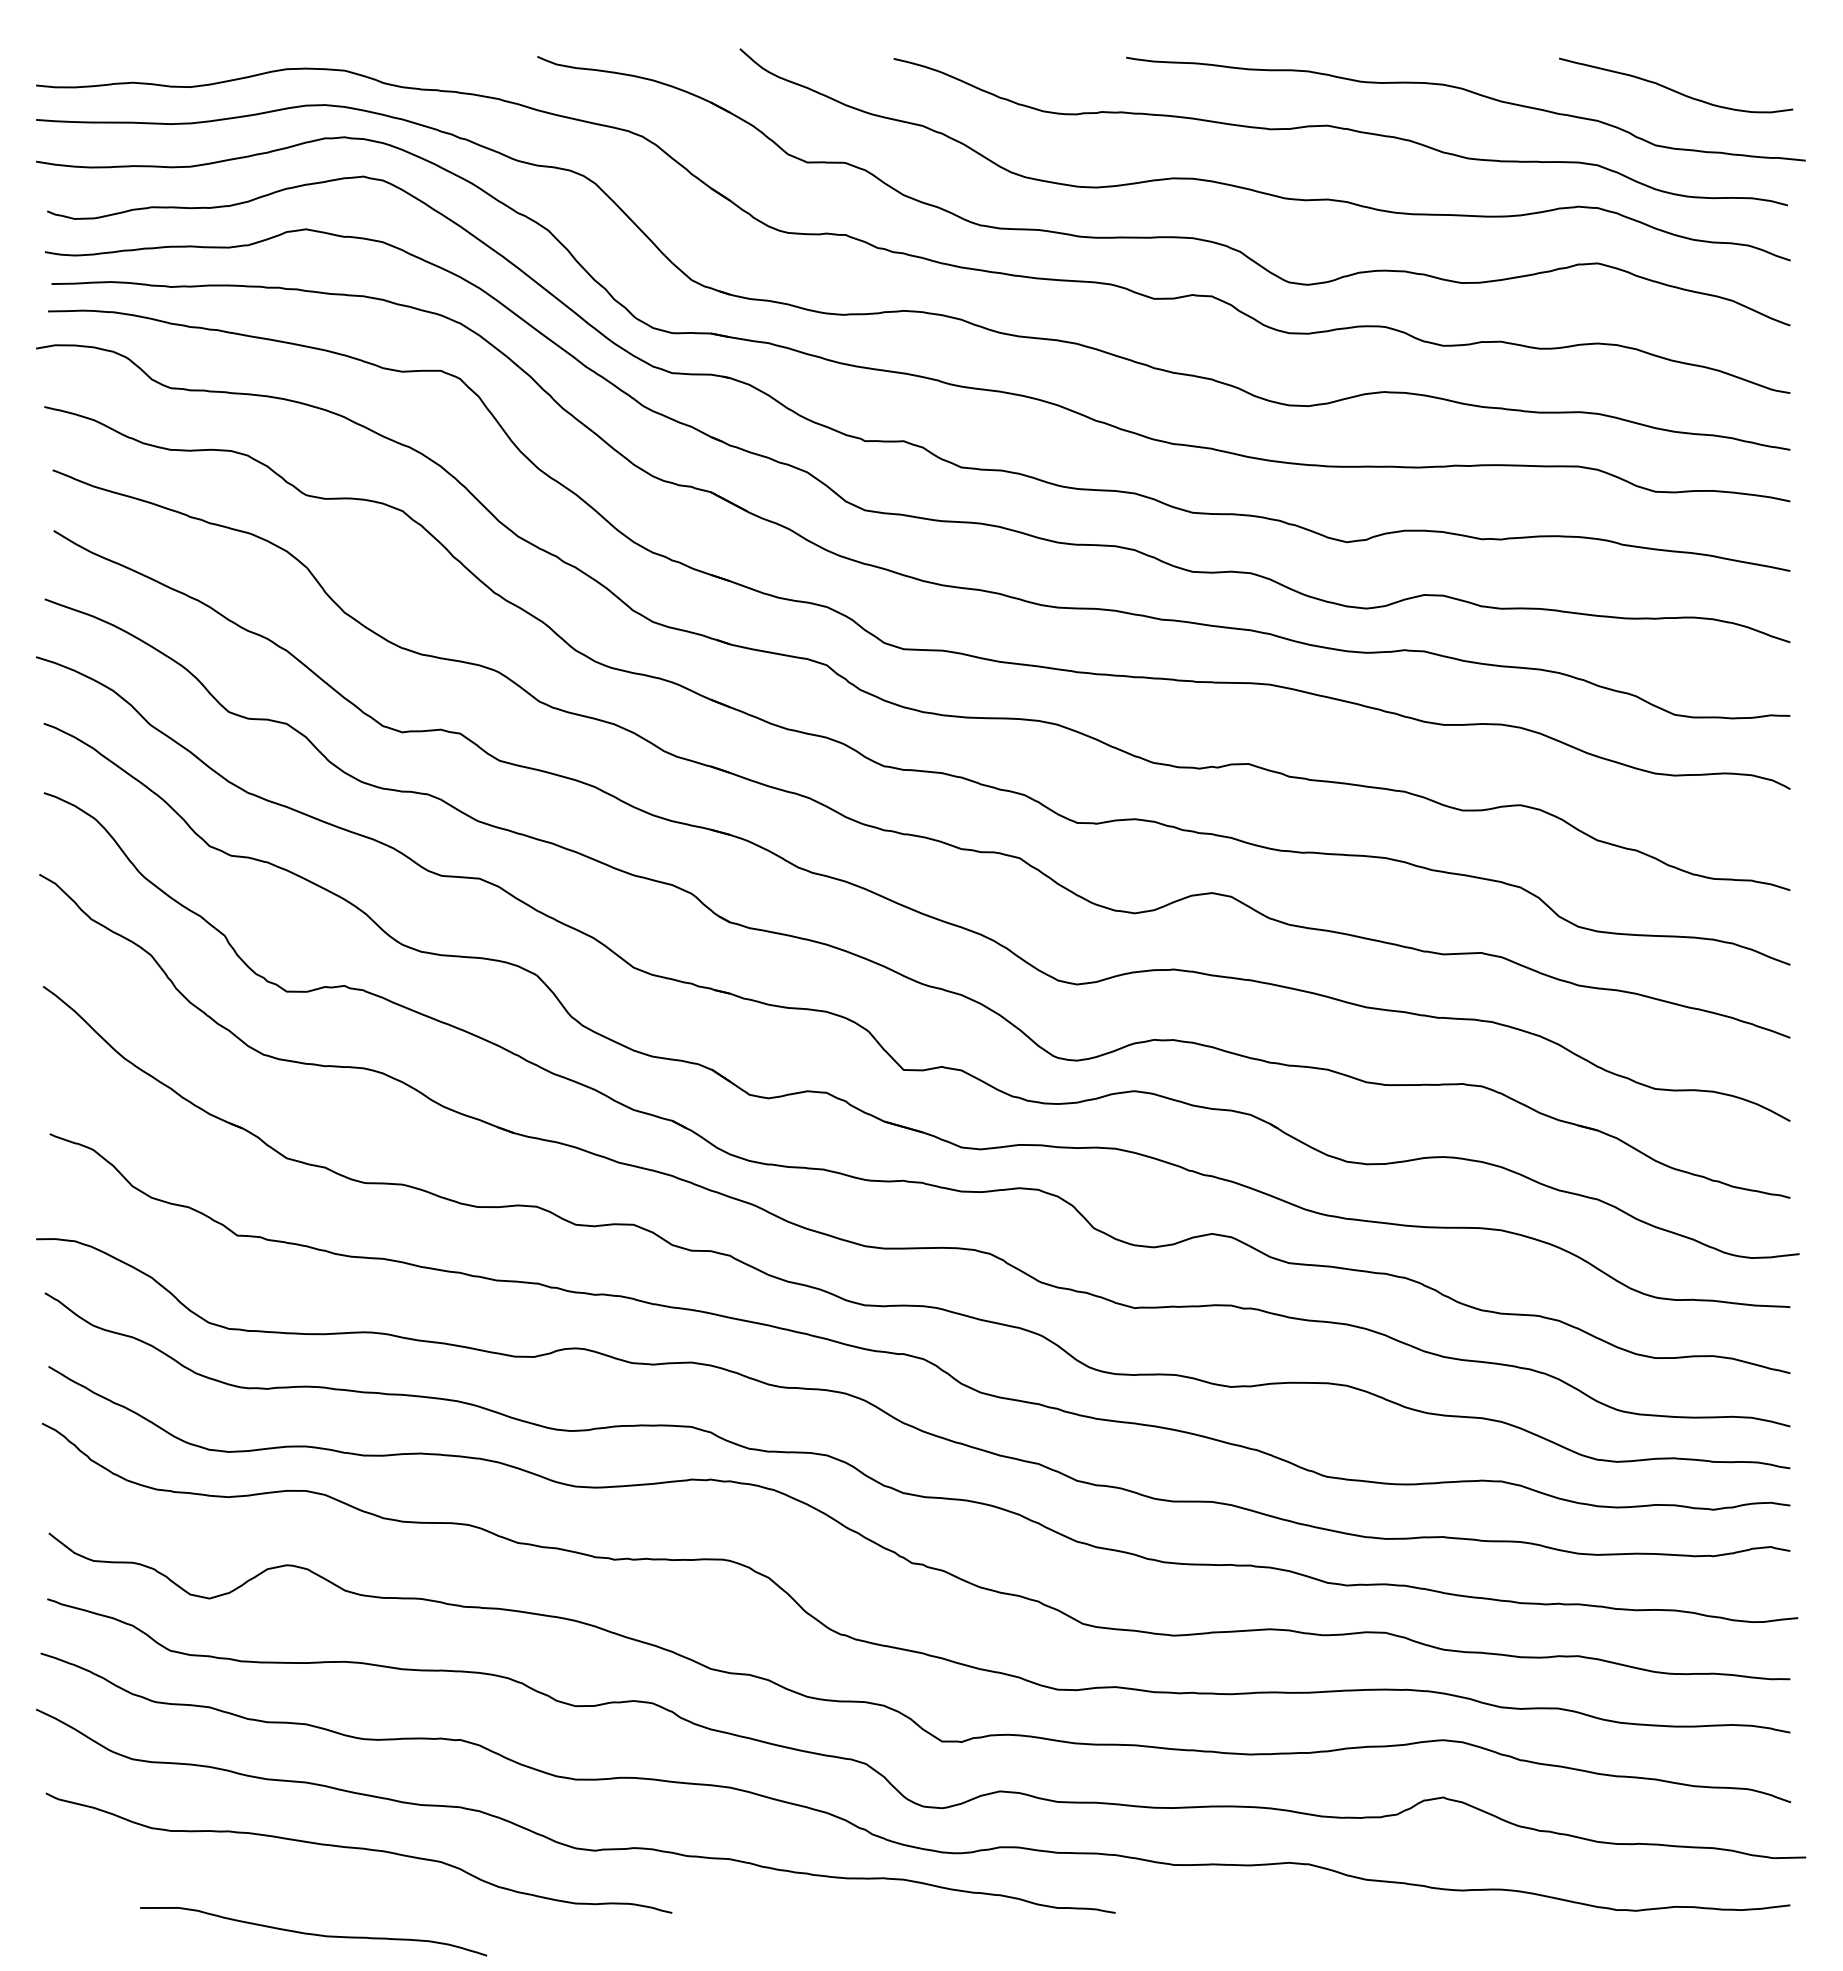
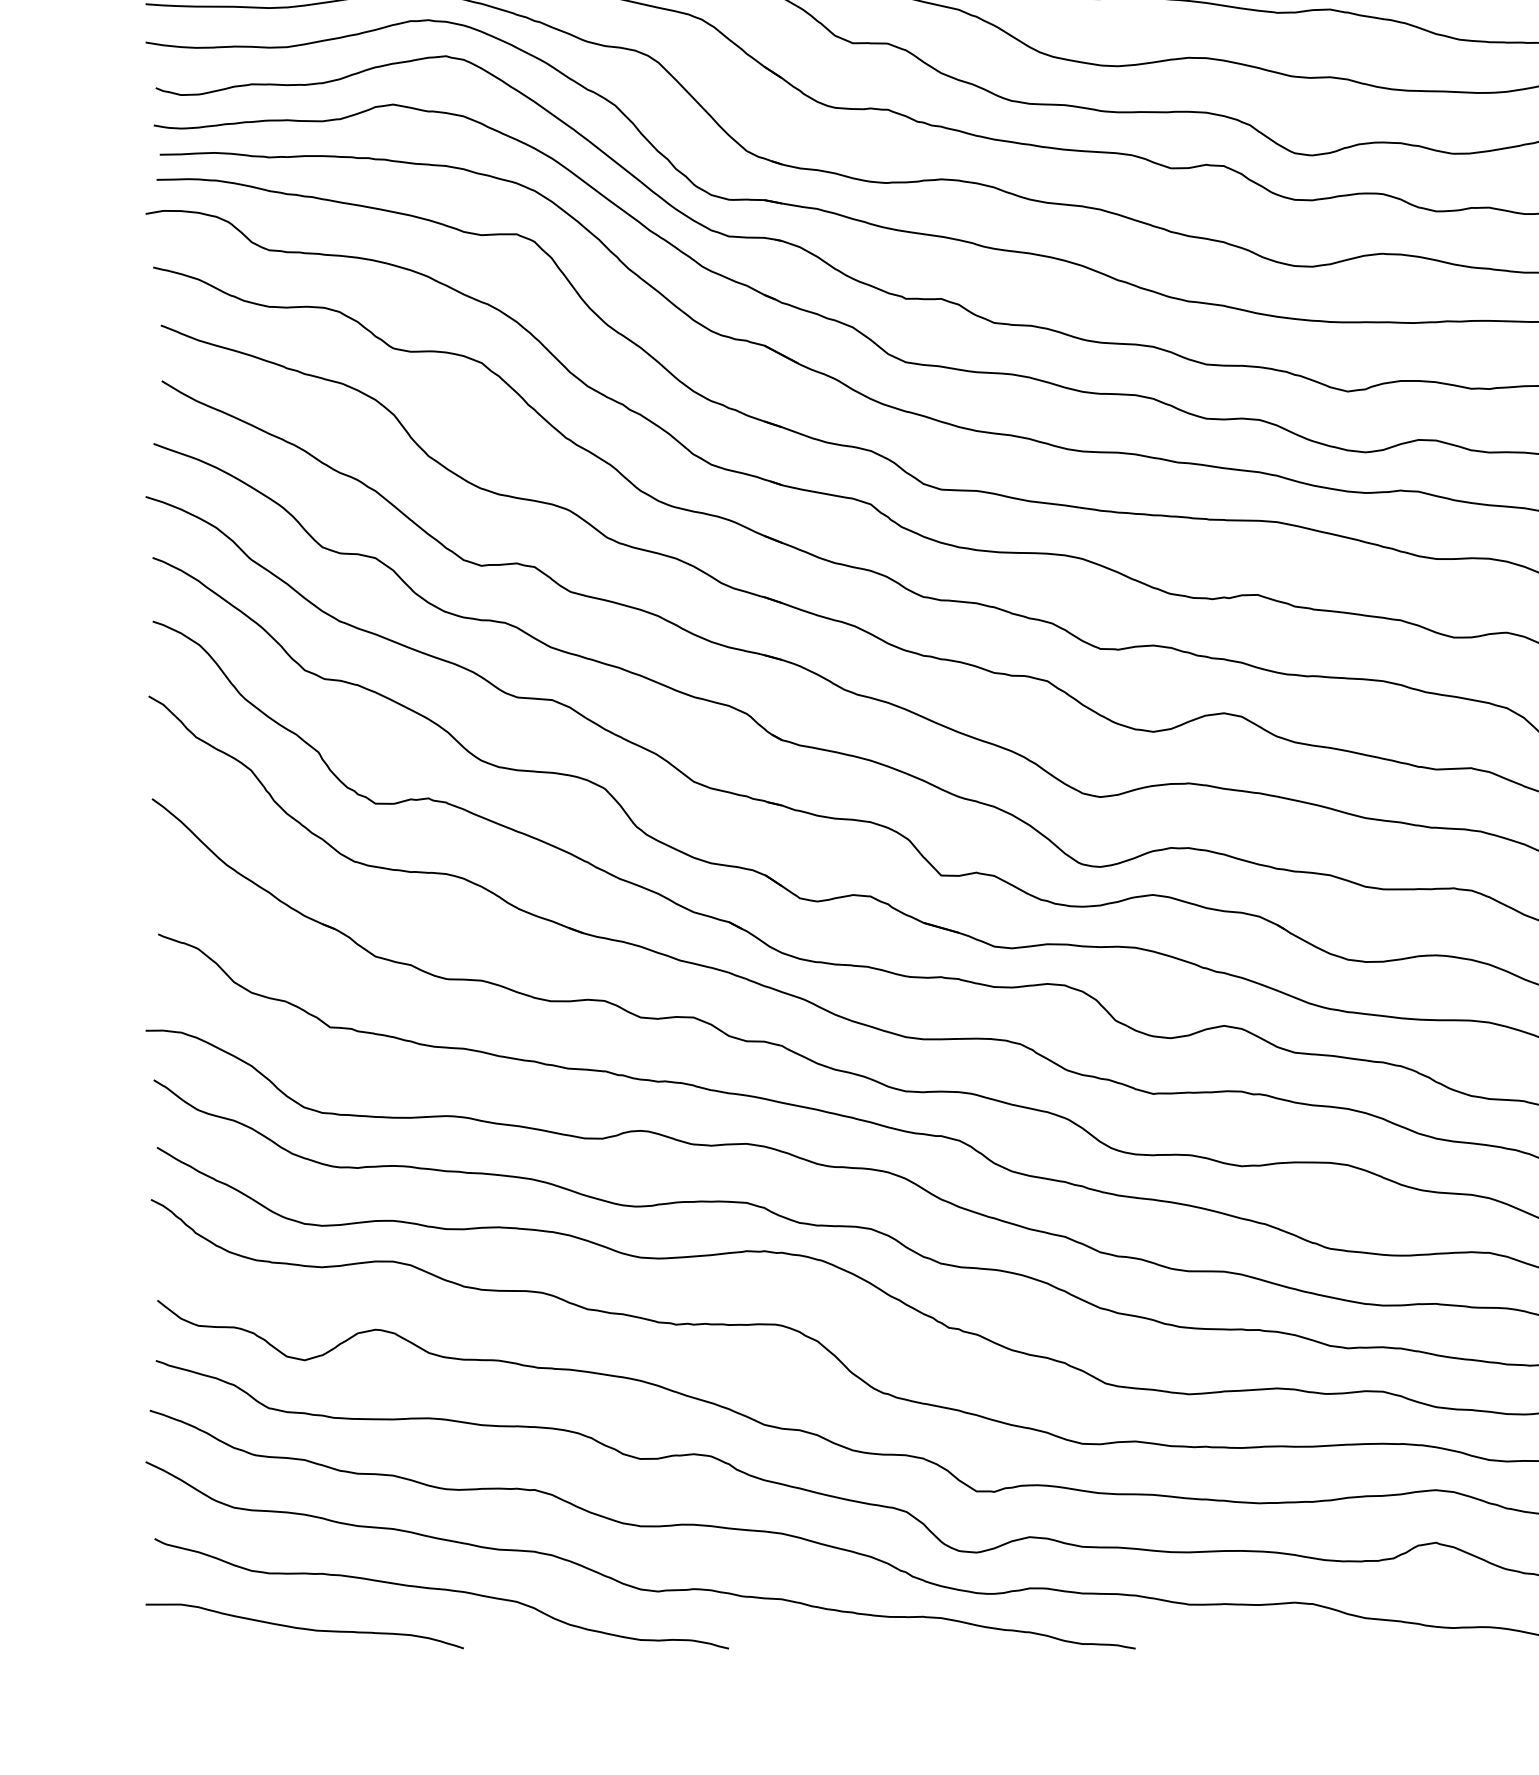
curve: (313, 1933) -> (304, 1628), moved

